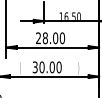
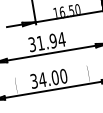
text: (50, 38) -> (47, 42), 28.00 -> 31.94
text: (41, 67) -> (41, 80), 30.00 -> 34.00

